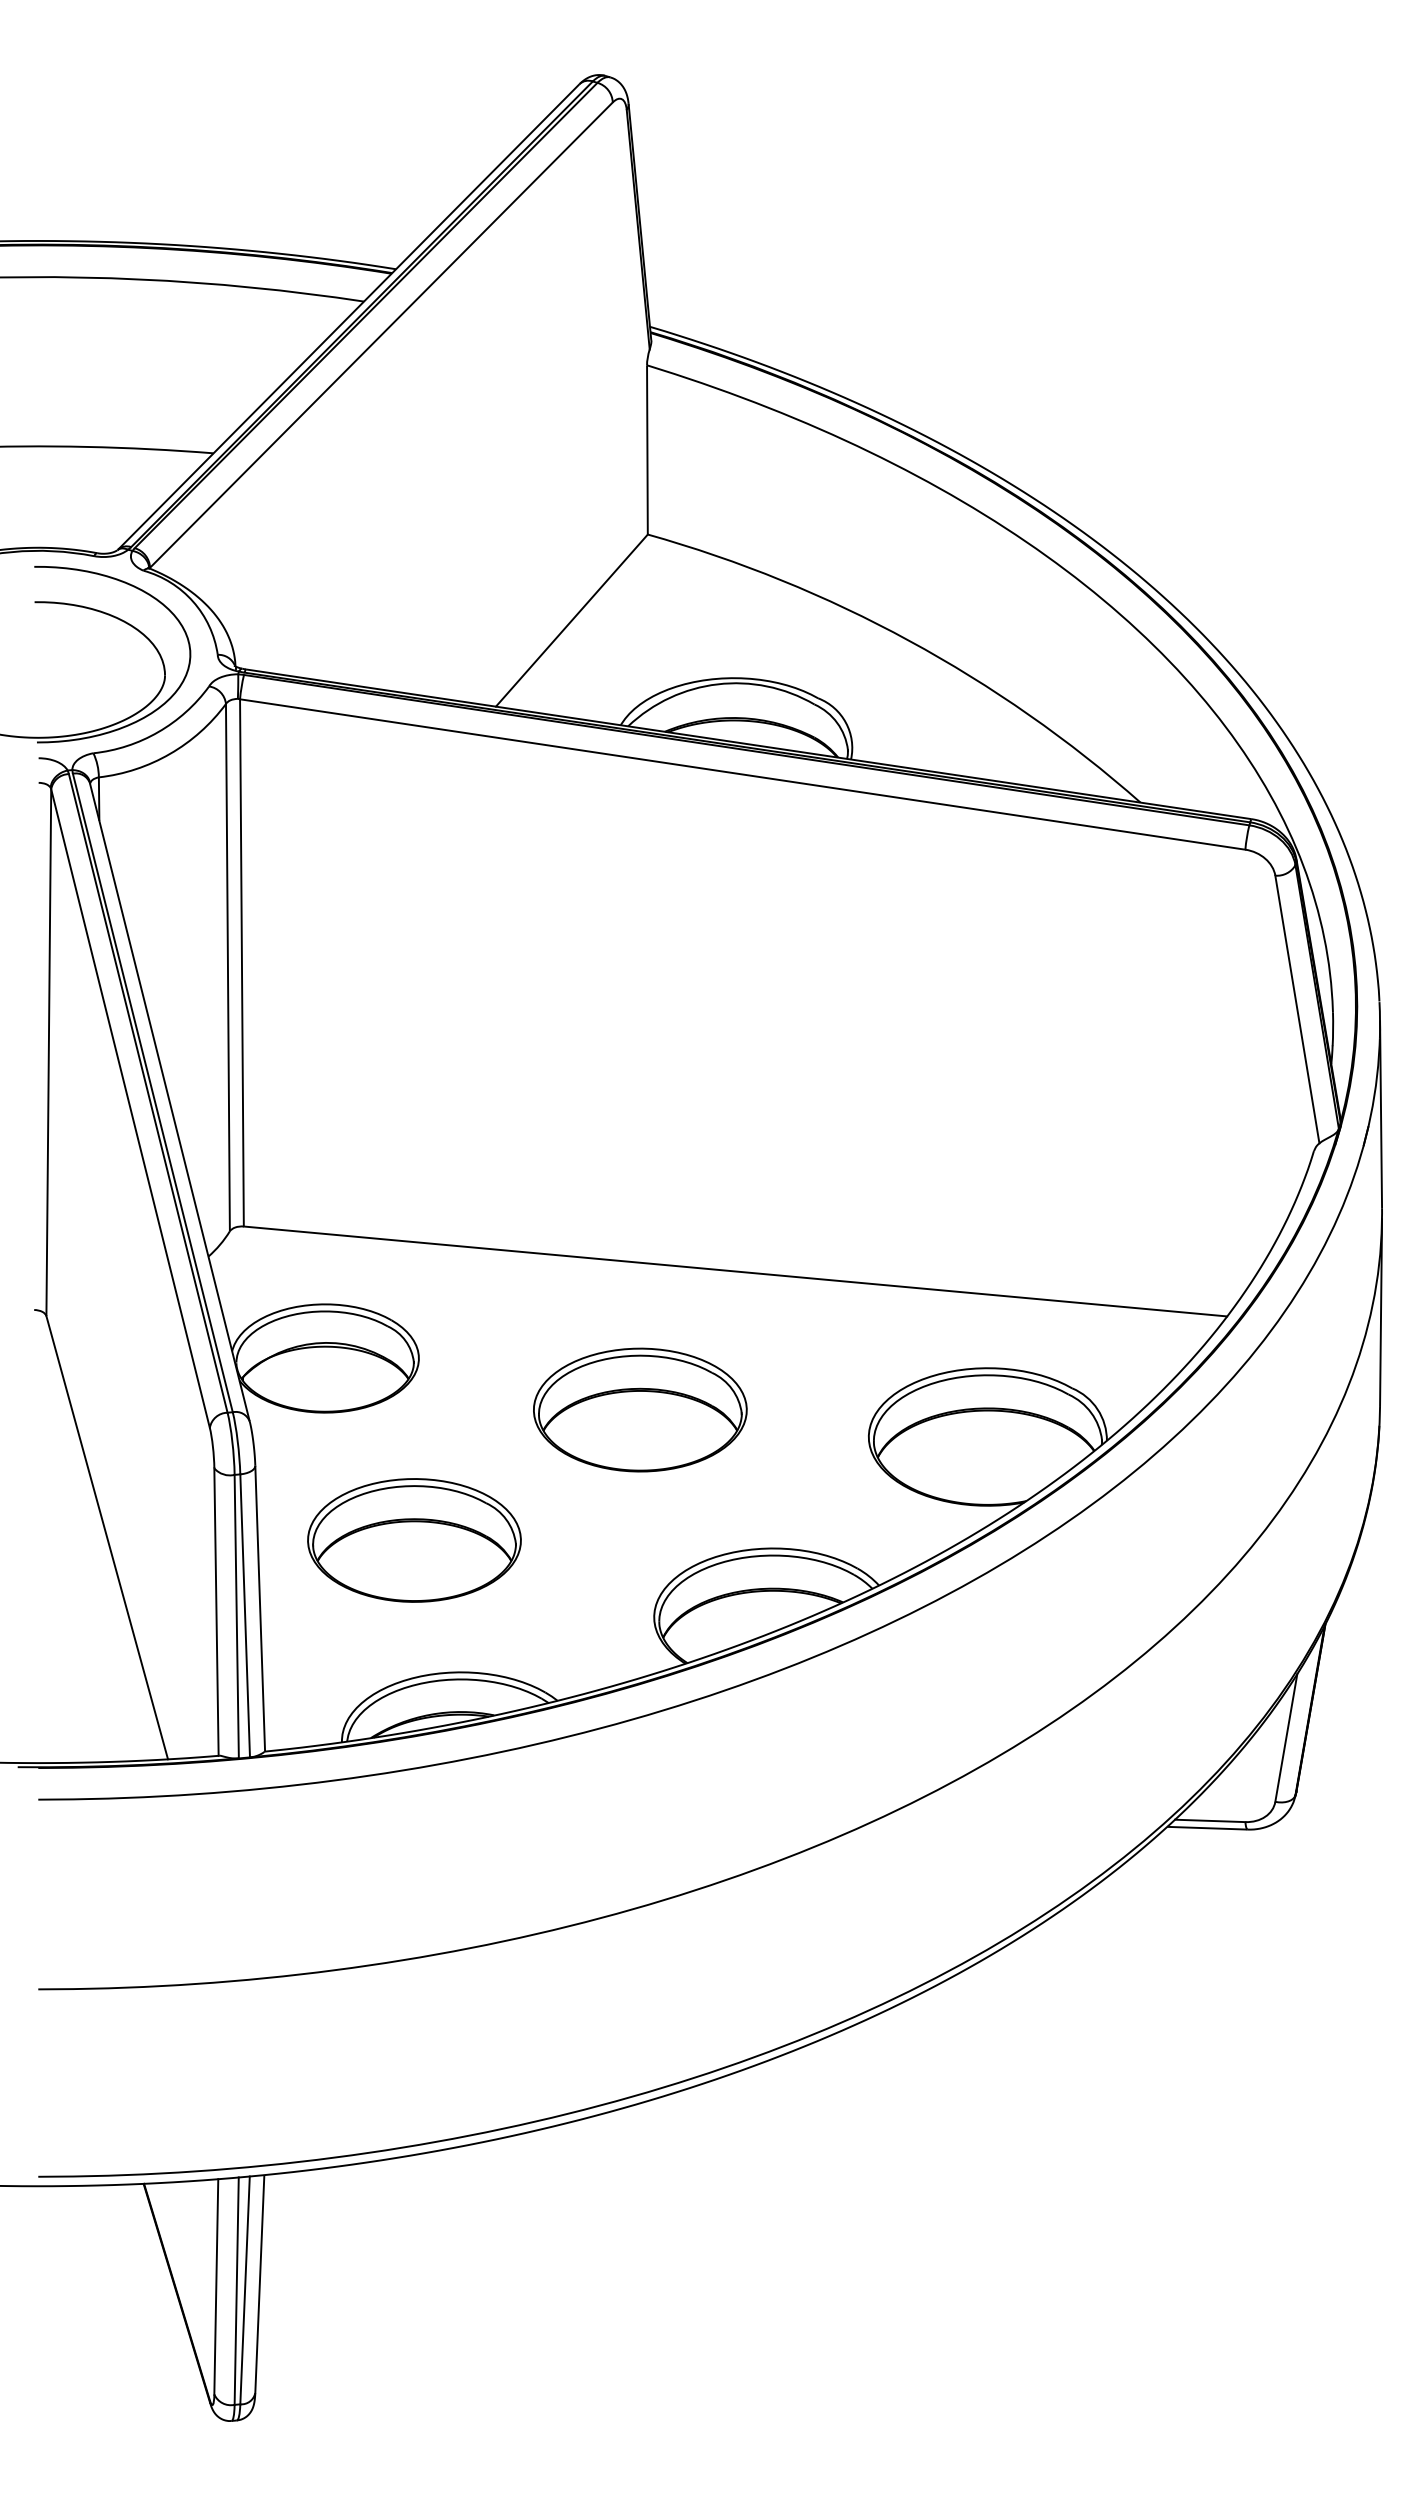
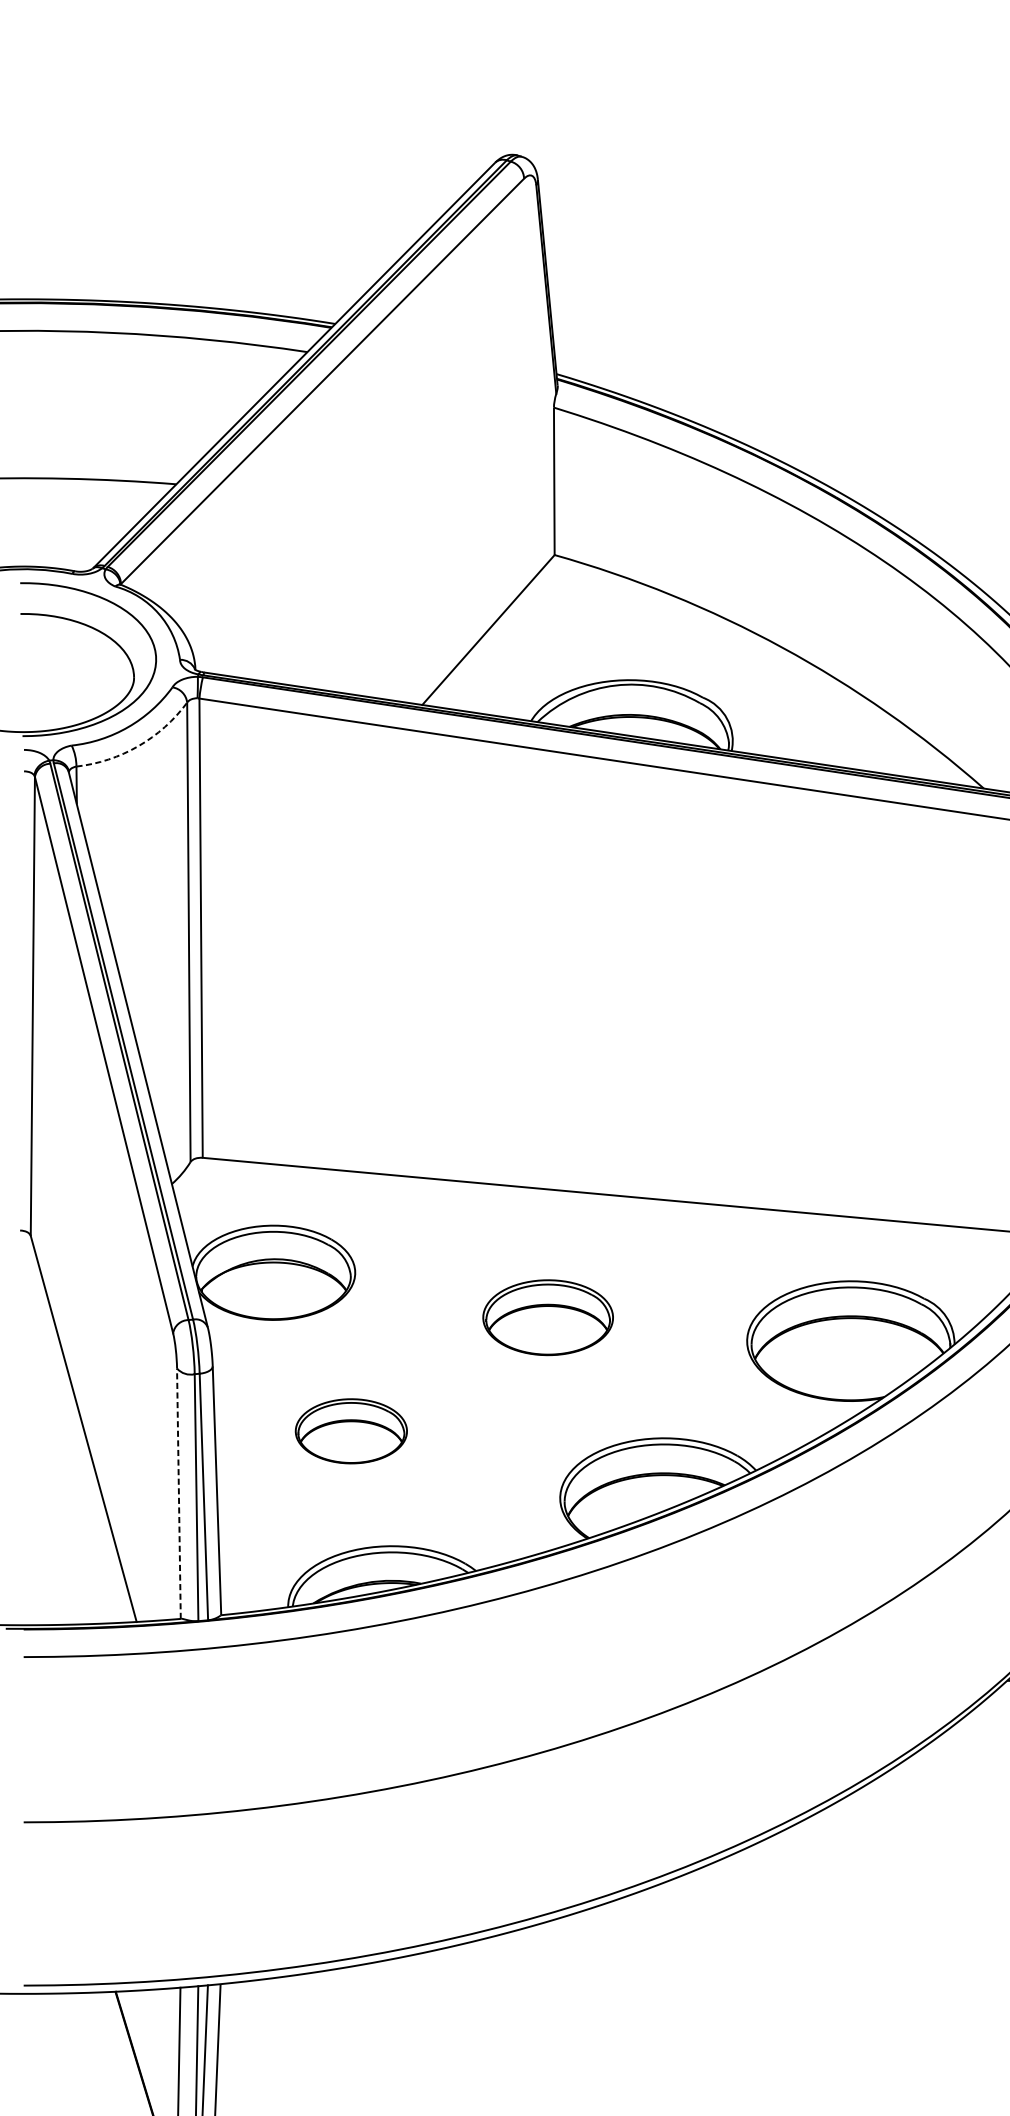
arc: (170, 753) -> (138, 745), solid -> dashed
part: (640, 1409) -> (548, 1317), size x0.7
part: (414, 1540) -> (351, 1431), size x0.6
line: (216, 1612) -> (178, 1494), solid -> dashed

